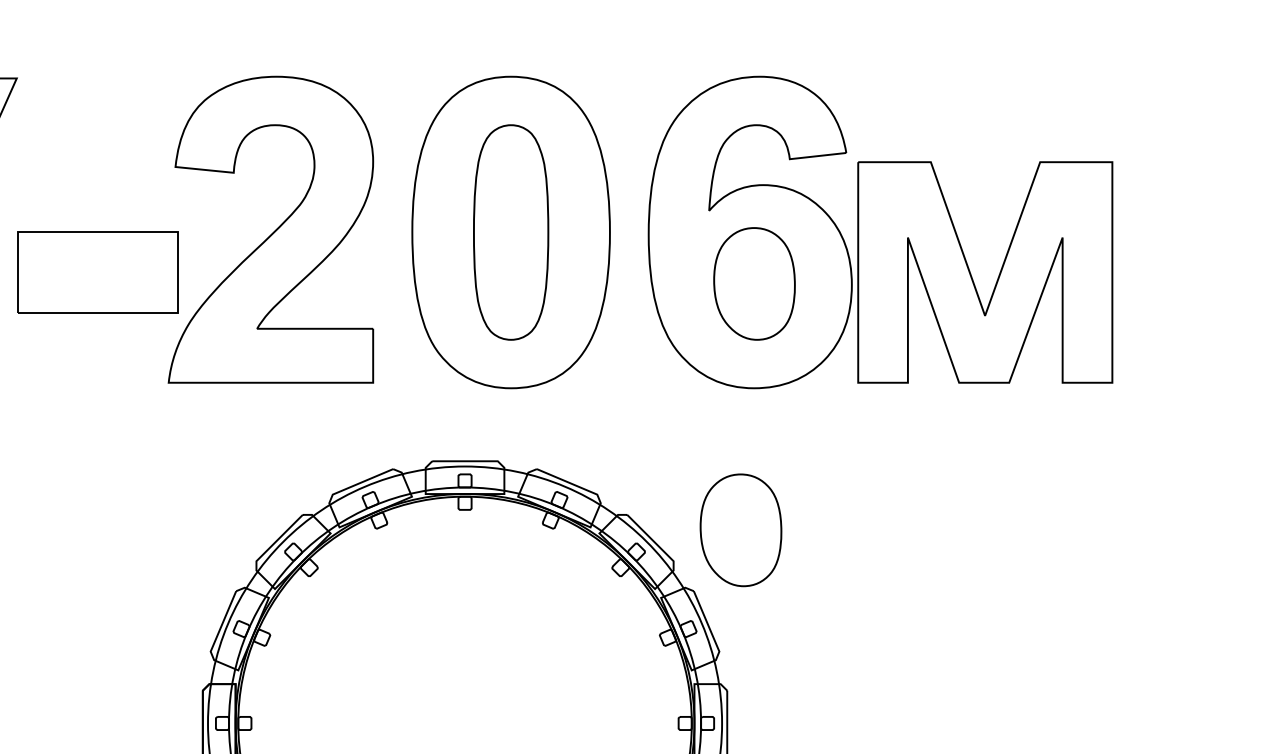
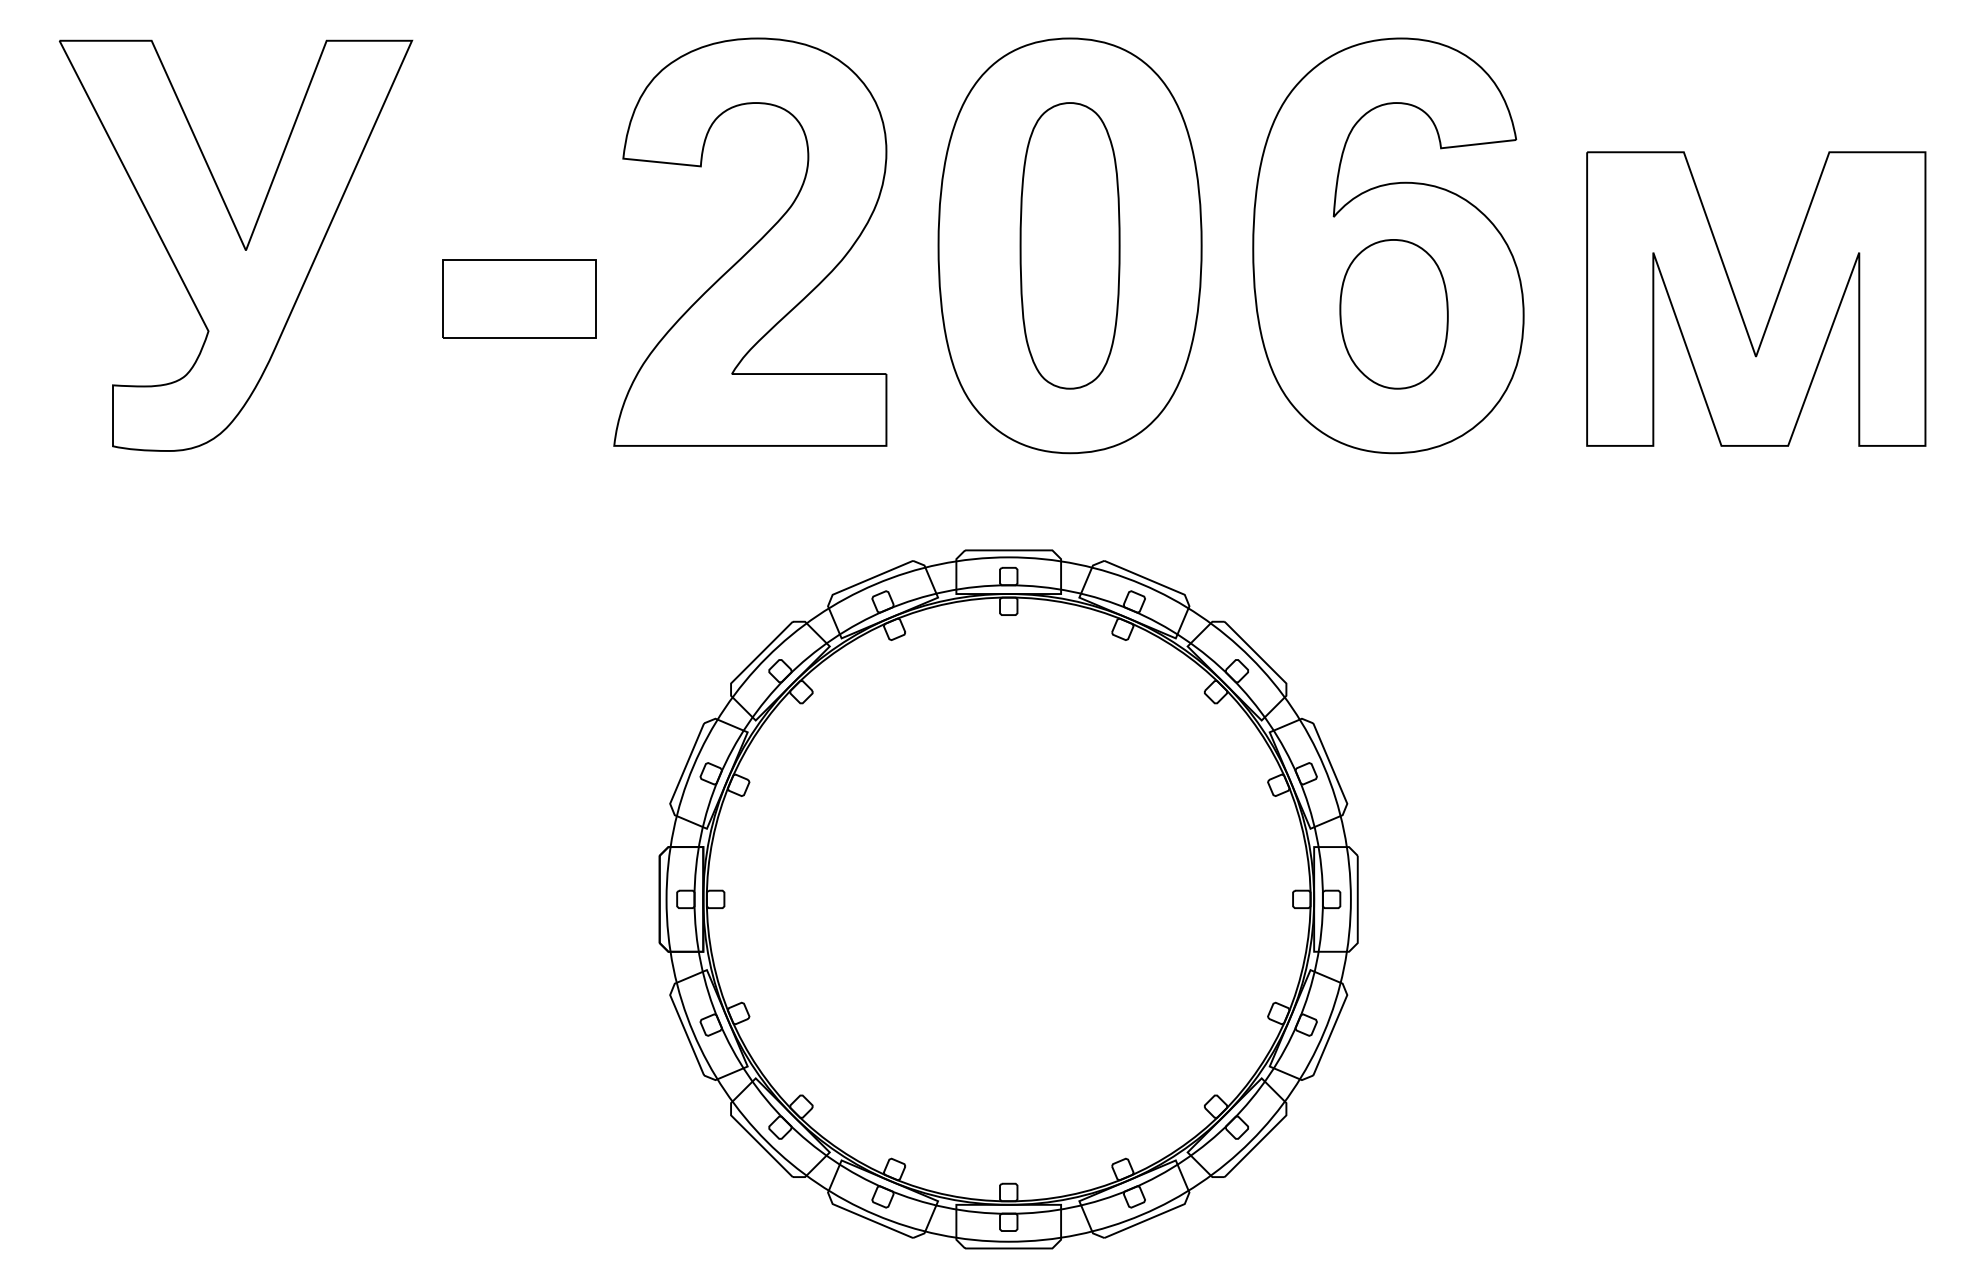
part: (97, 272) -> (519, 298), size x0.71
part: (998, 276) -> (1773, 304), moved
part: (740, 530) -> (1375, 642), removed

